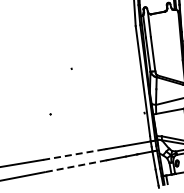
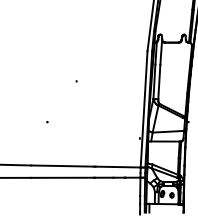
line: (74, 154) -> (63, 166), dashed -> solid
line: (75, 165) -> (62, 177), dashed -> solid

